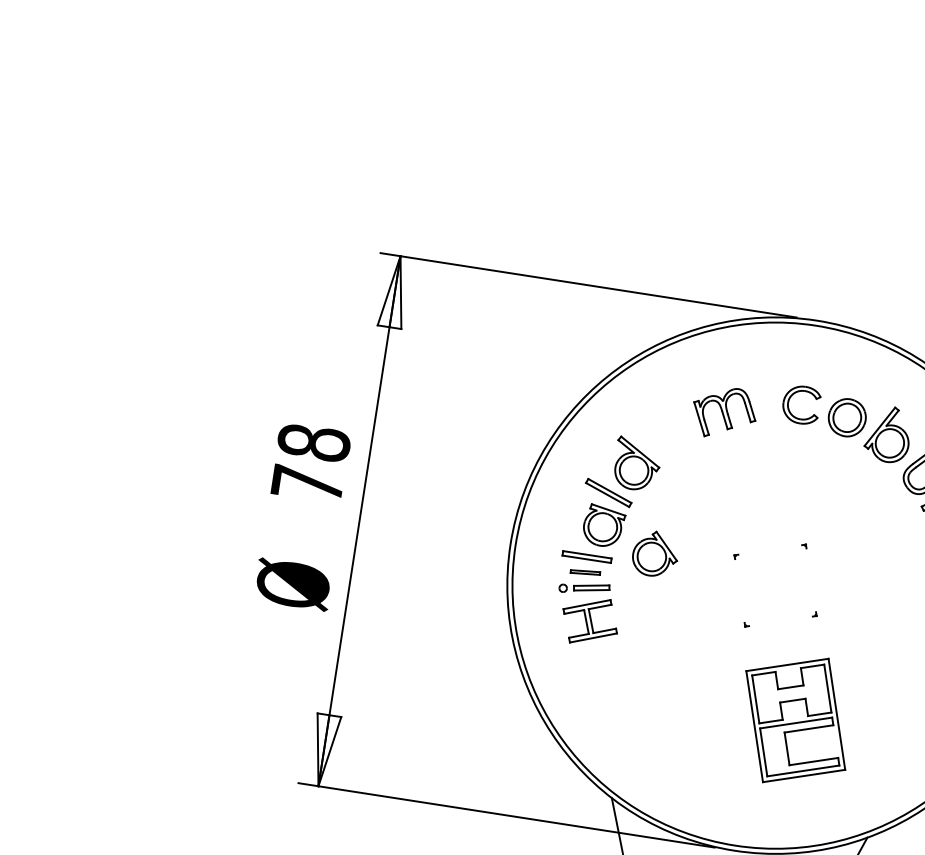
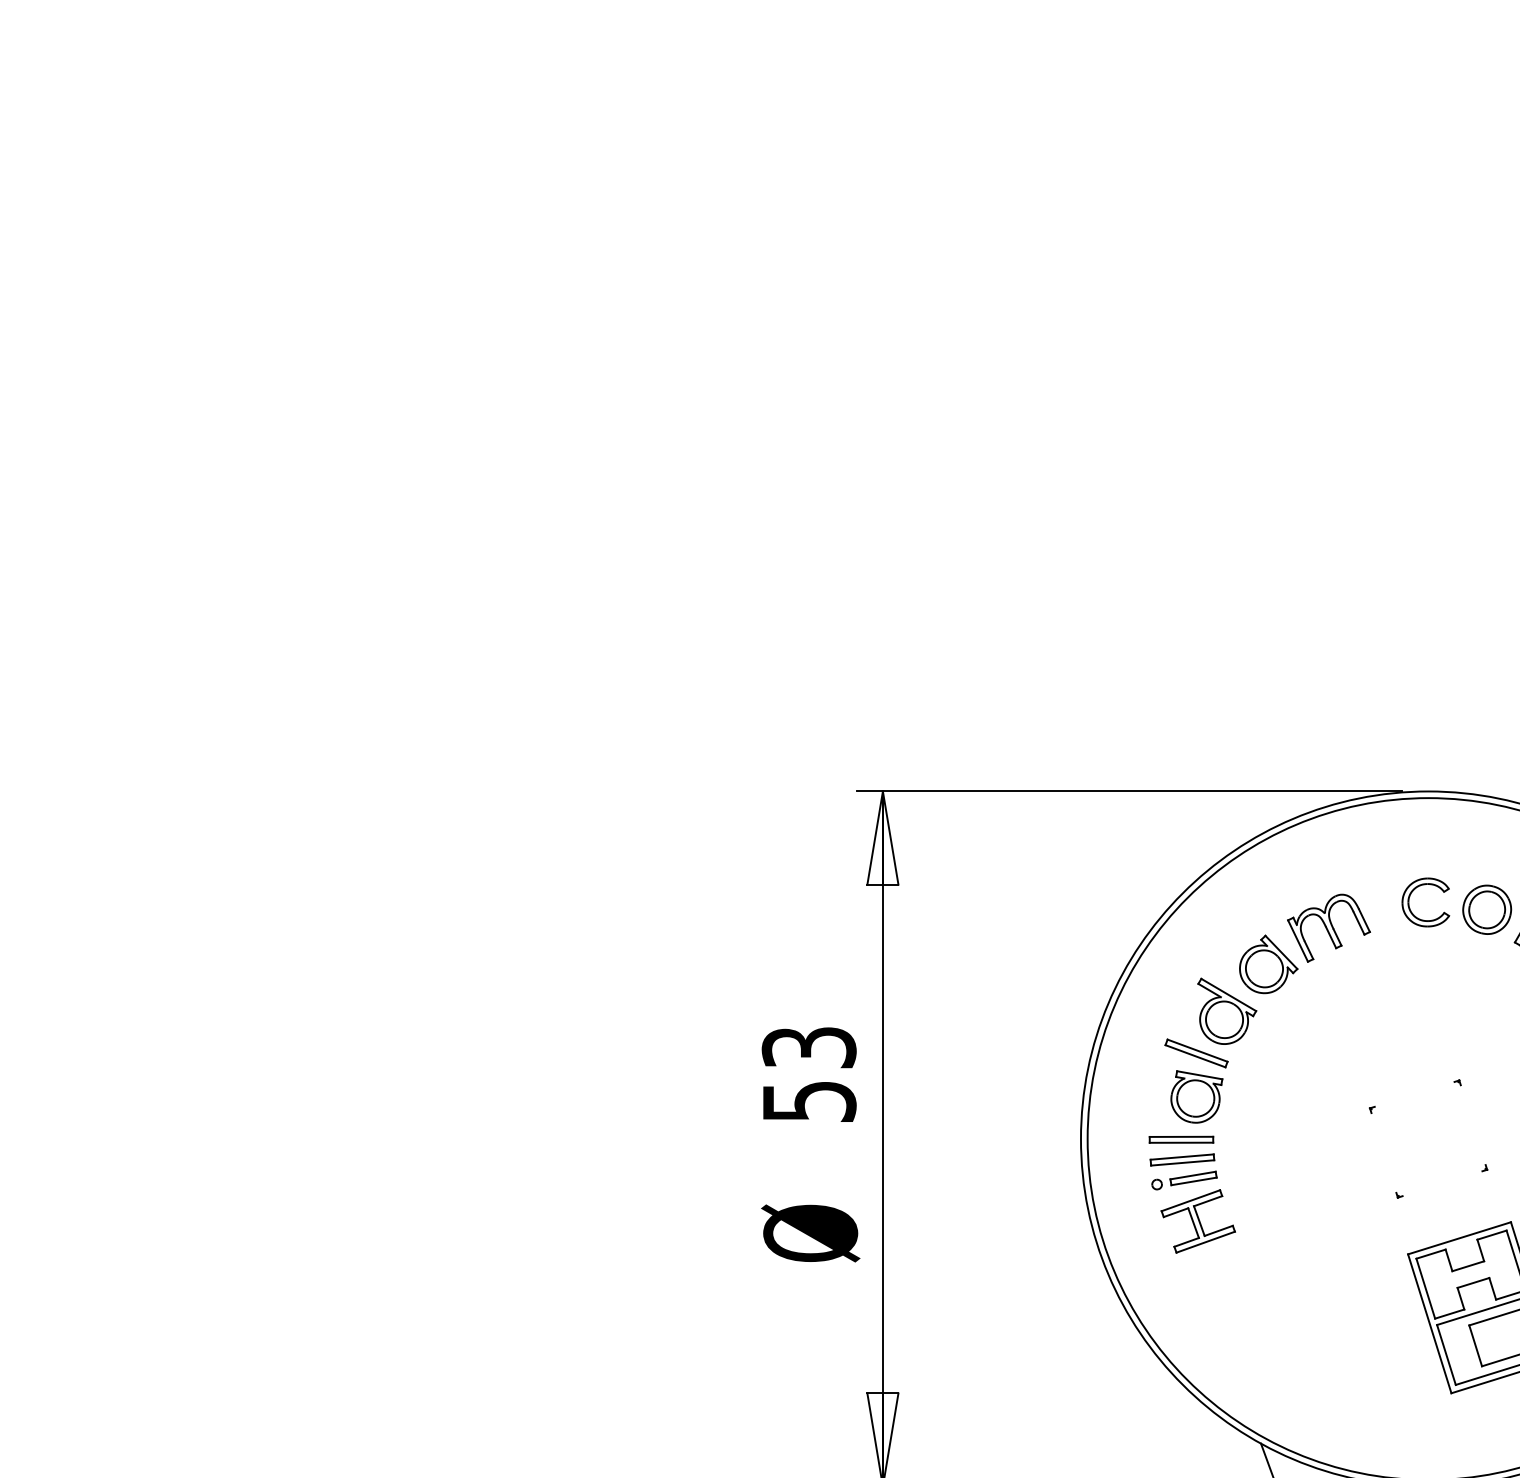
text: (310, 462) -> (808, 1073), 78 -> 53
part: (655, 554) -> (1268, 964), moved
part: (585, 572) -> (1182, 1159), size x1.67

